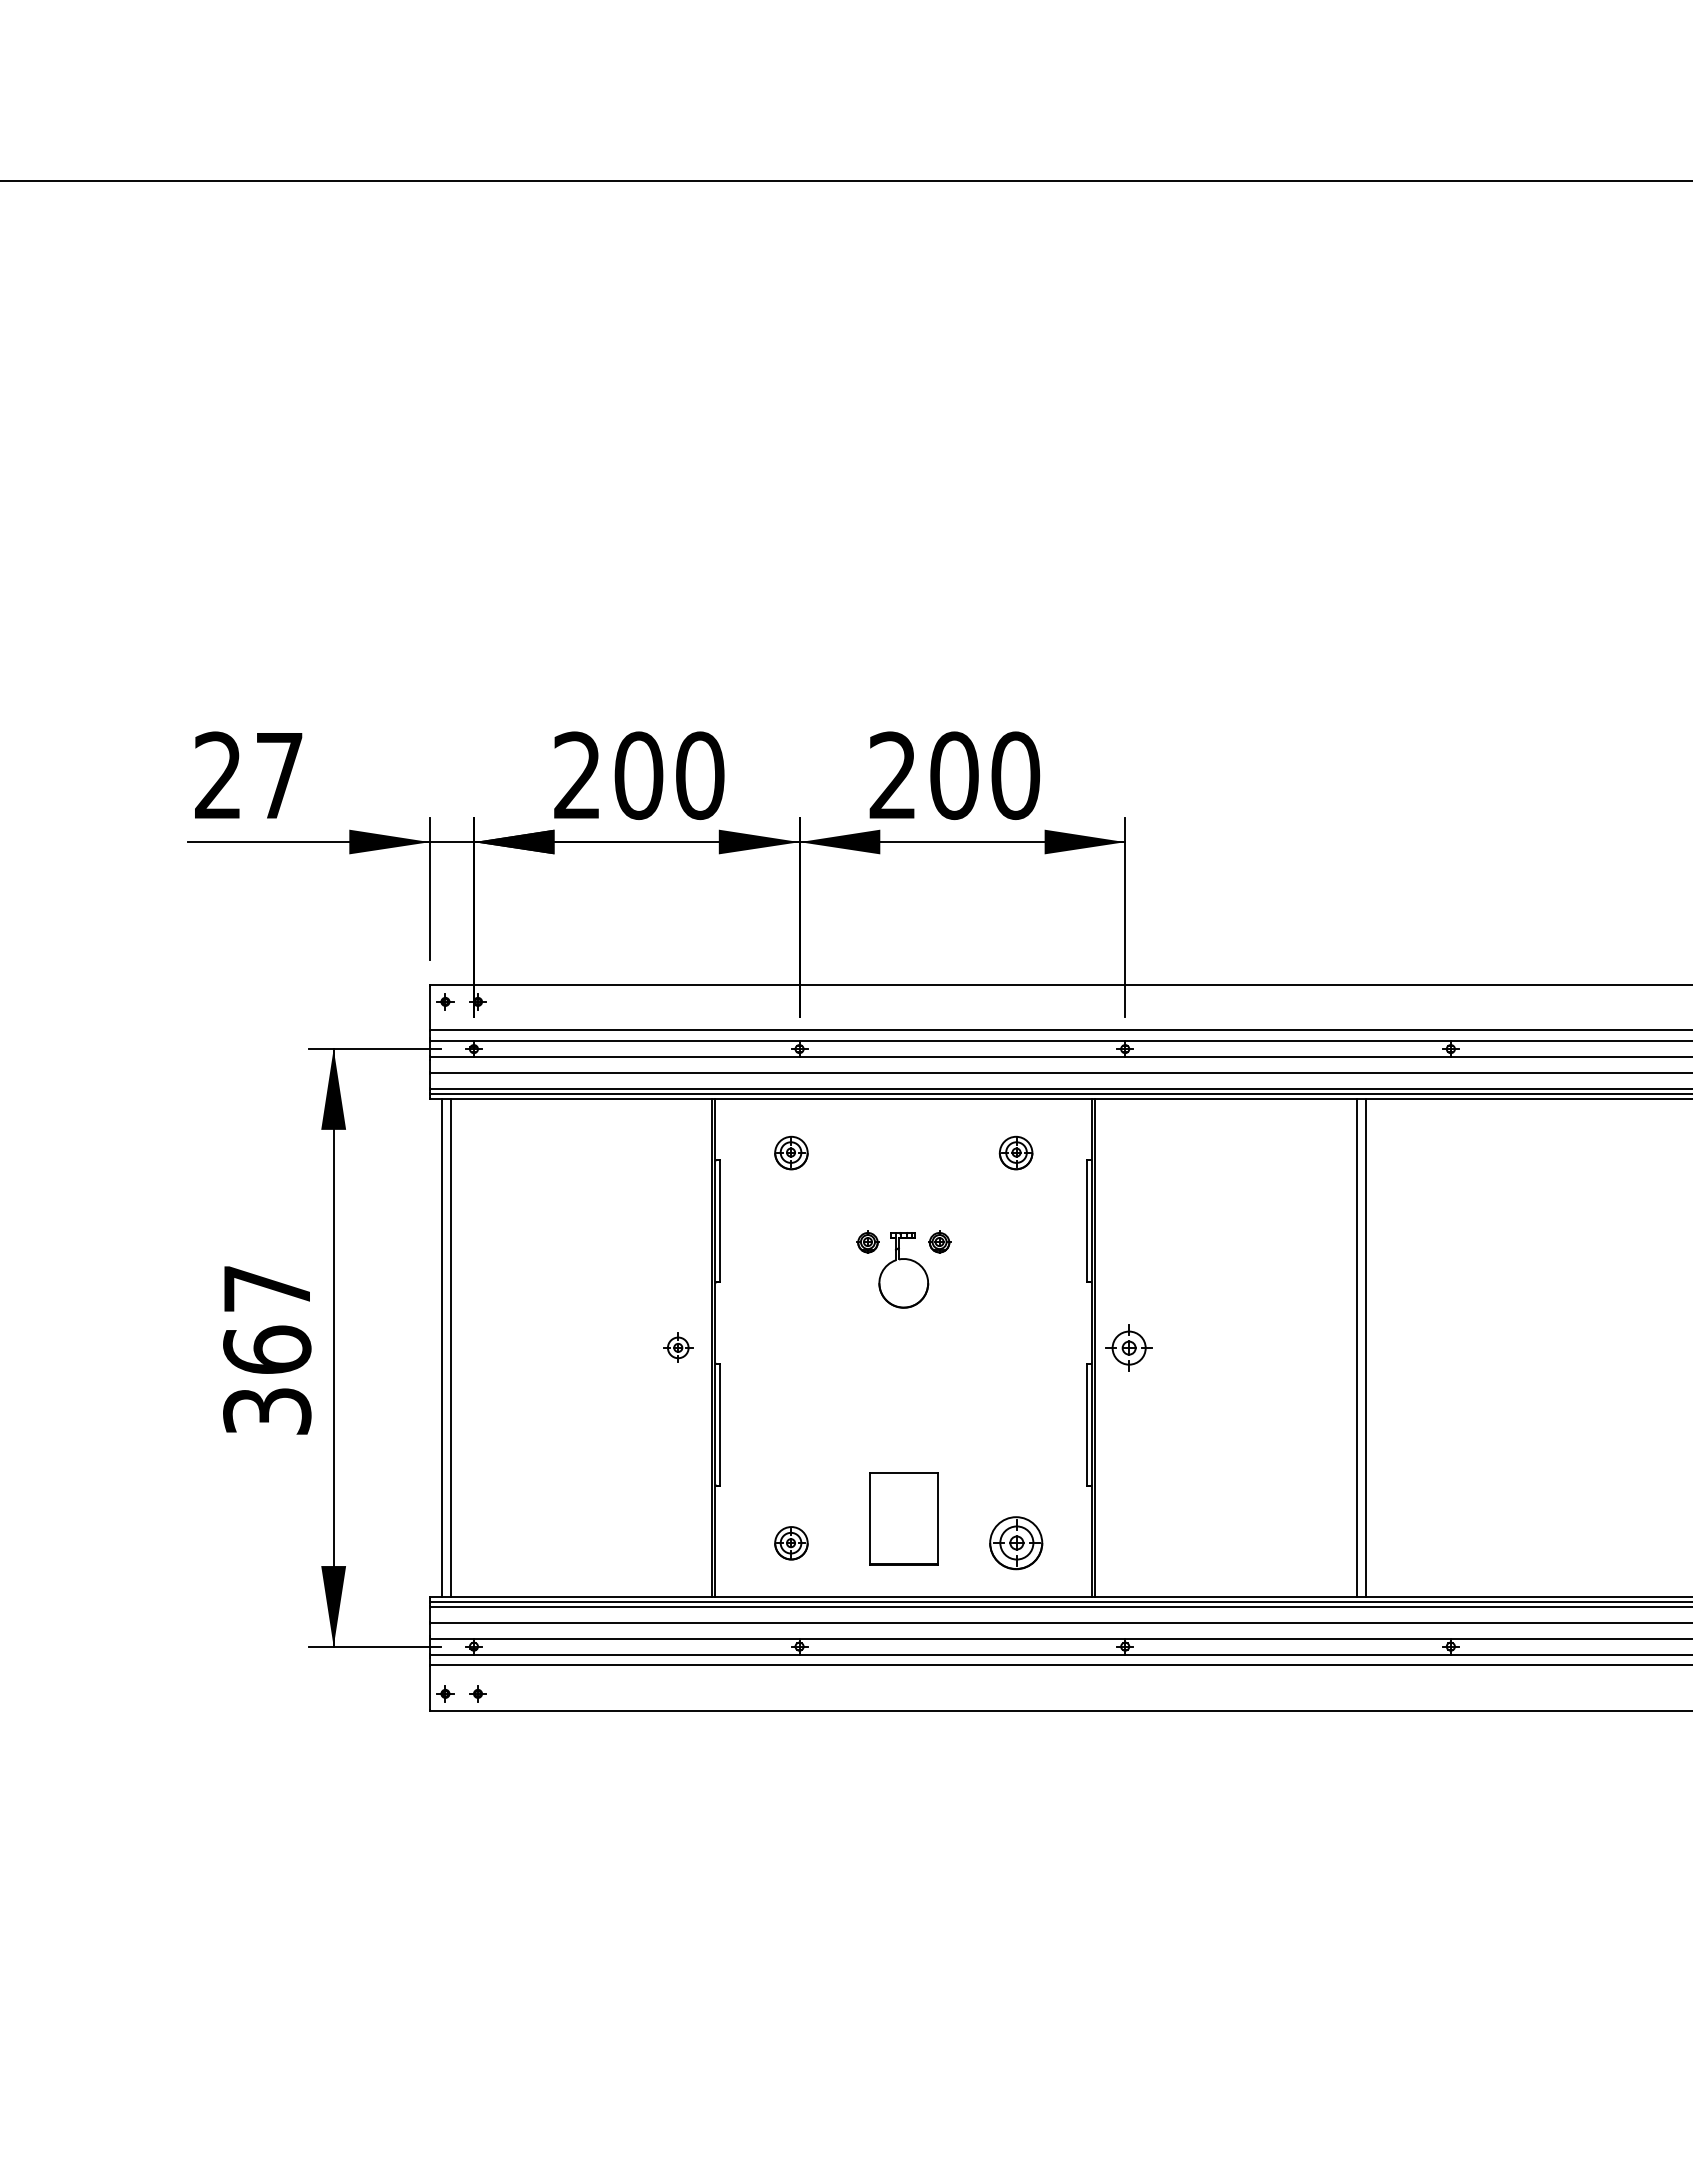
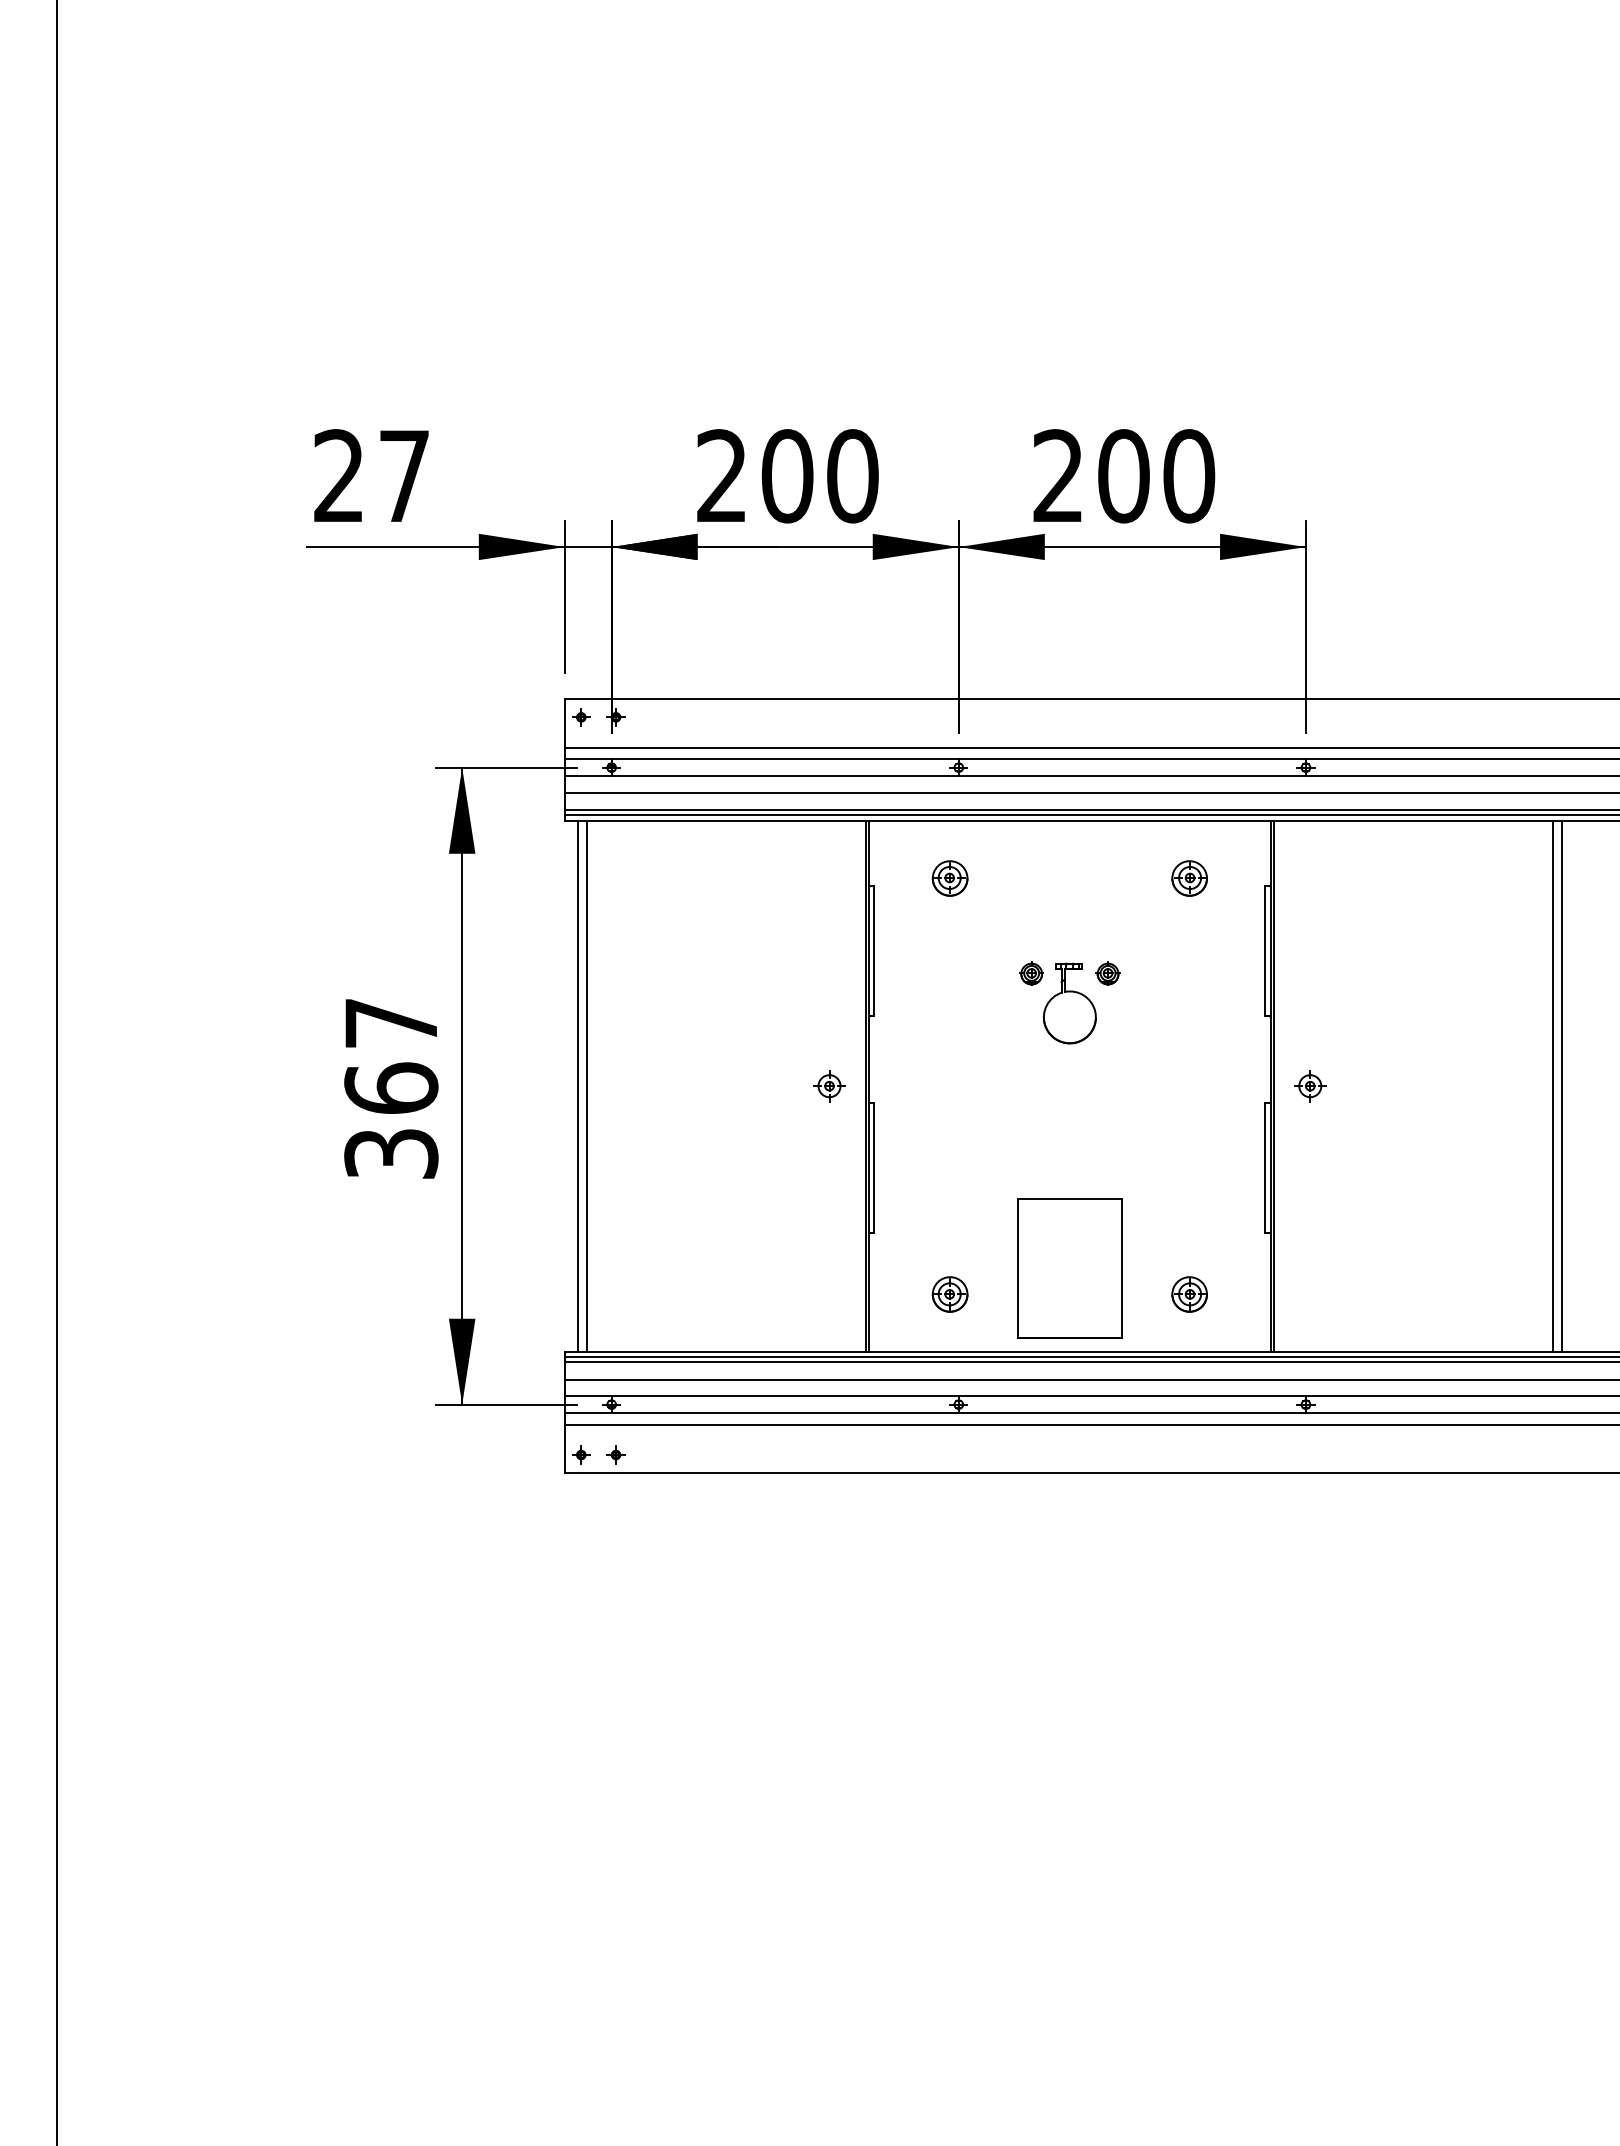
part: (1129, 1347) -> (1310, 1085), size x0.62
part: (903, 1518) -> (1069, 1268), size x1.43
part: (1015, 1543) -> (1188, 1294), size x0.62

